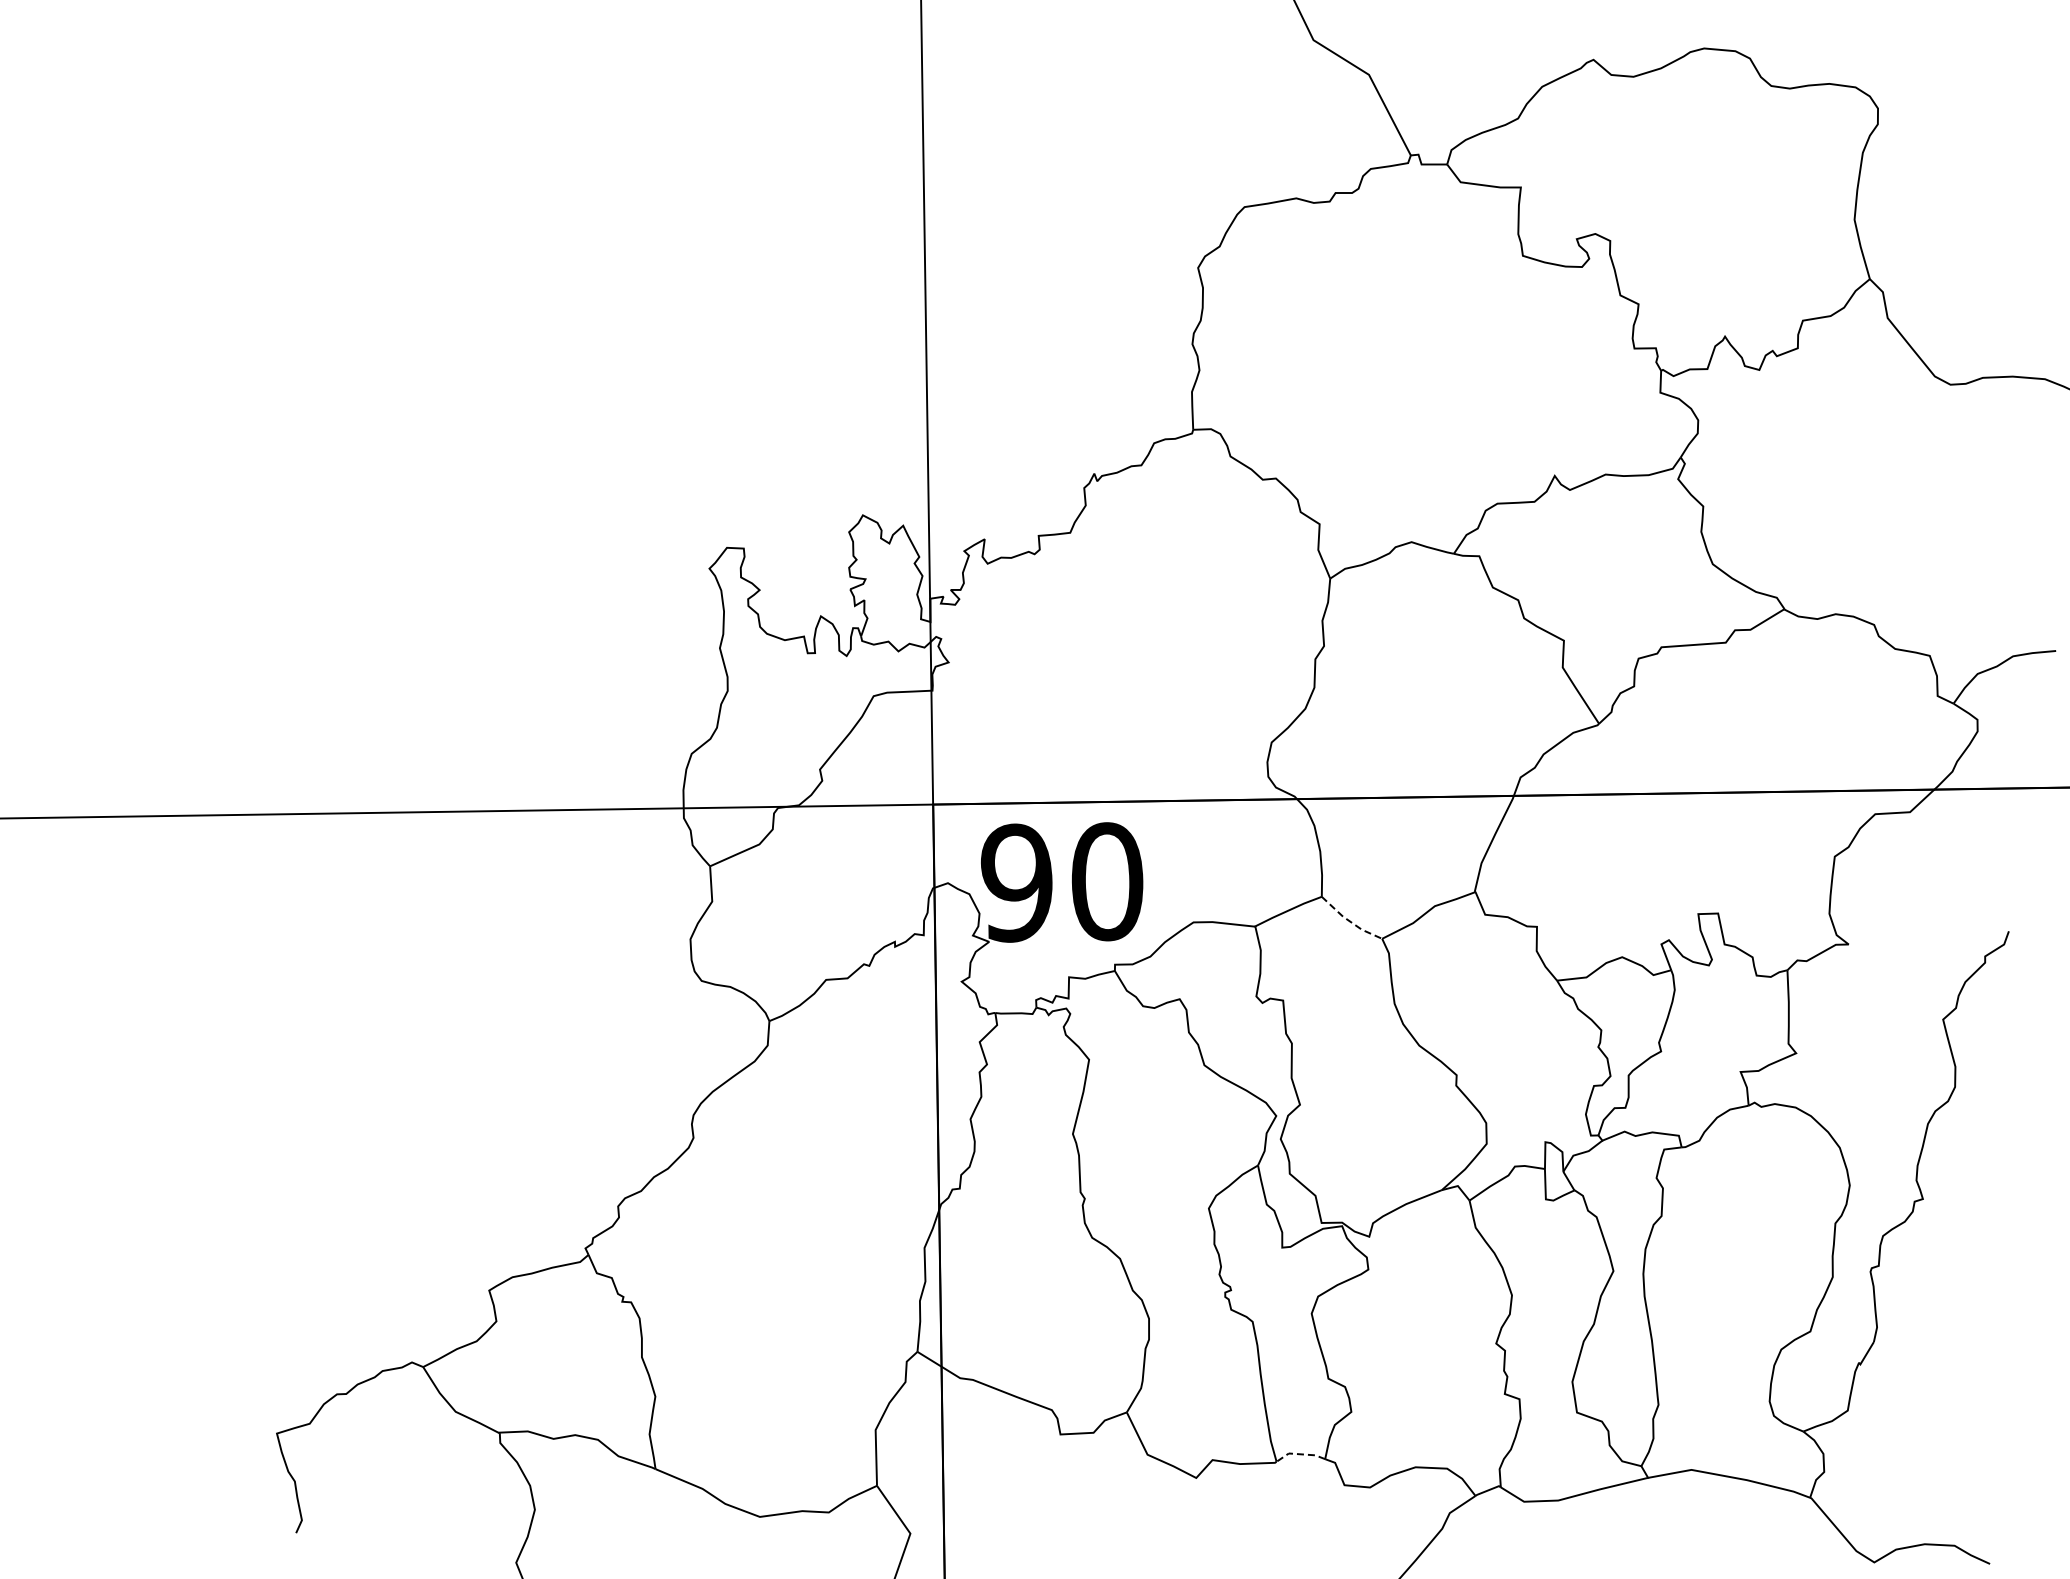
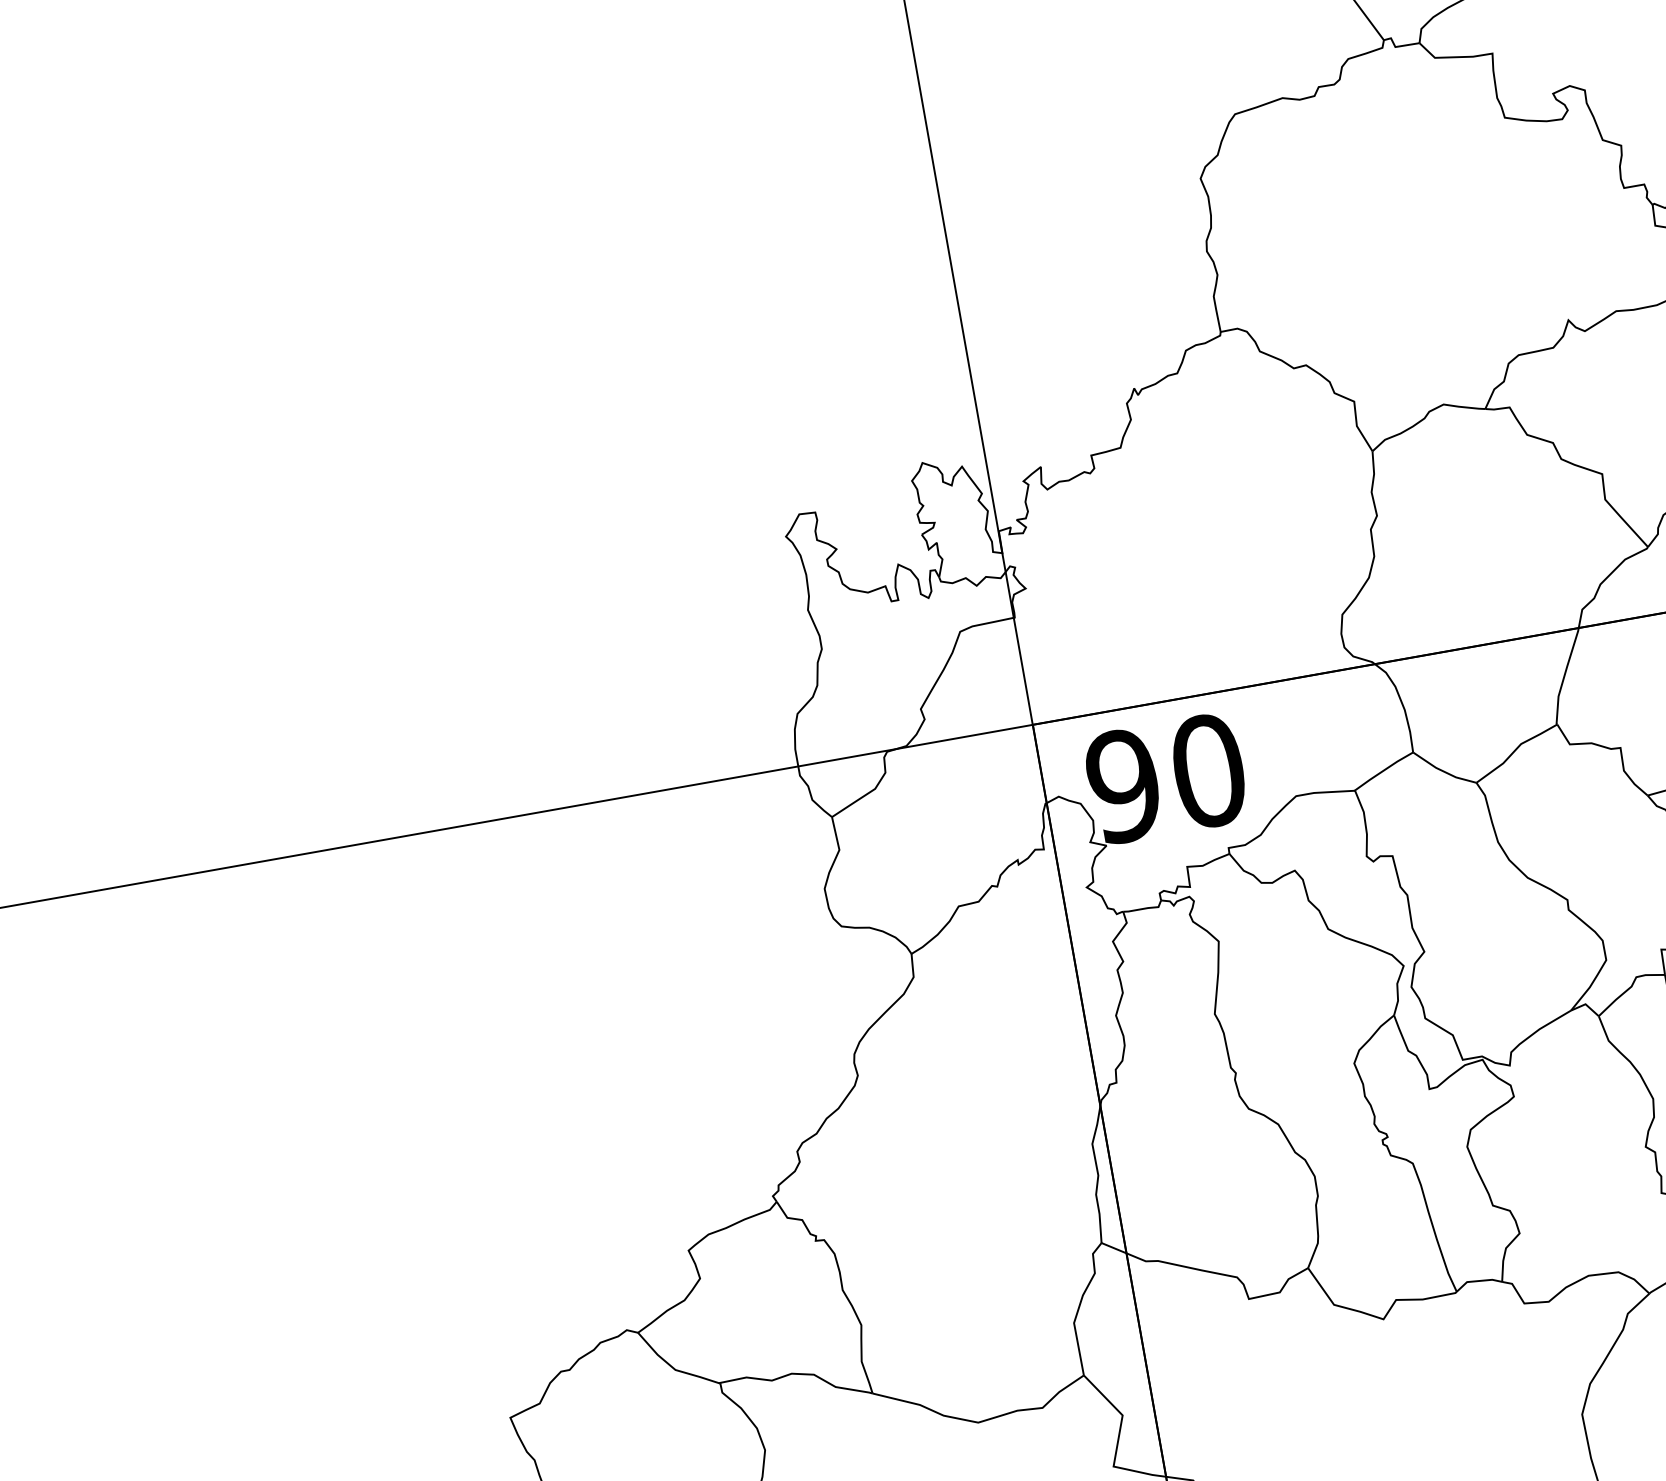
line: (1350, 921) -> (1443, 771), dashed -> solid
line: (1299, 1454) -> (1477, 1281), dashed -> solid

